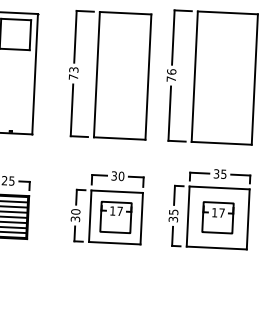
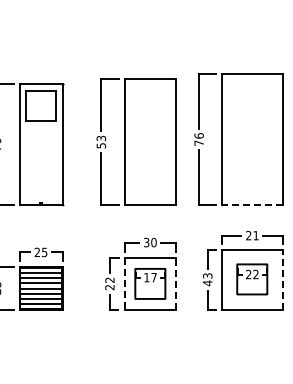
text: (73, 76) -> (101, 145), 73 -> 53
line: (220, 142) -> (251, 204), solid -> dashed
text: (220, 173) -> (252, 235), 35 -> 21
text: (218, 212) -> (252, 274), 17 -> 22
text: (75, 215) -> (109, 283), 30 -> 22
line: (90, 215) -> (124, 283), solid -> dashed
text: (173, 215) -> (207, 279), 35 -> 43
line: (142, 218) -> (176, 283), solid -> dashed
line: (248, 219) -> (282, 279), solid -> dashed

